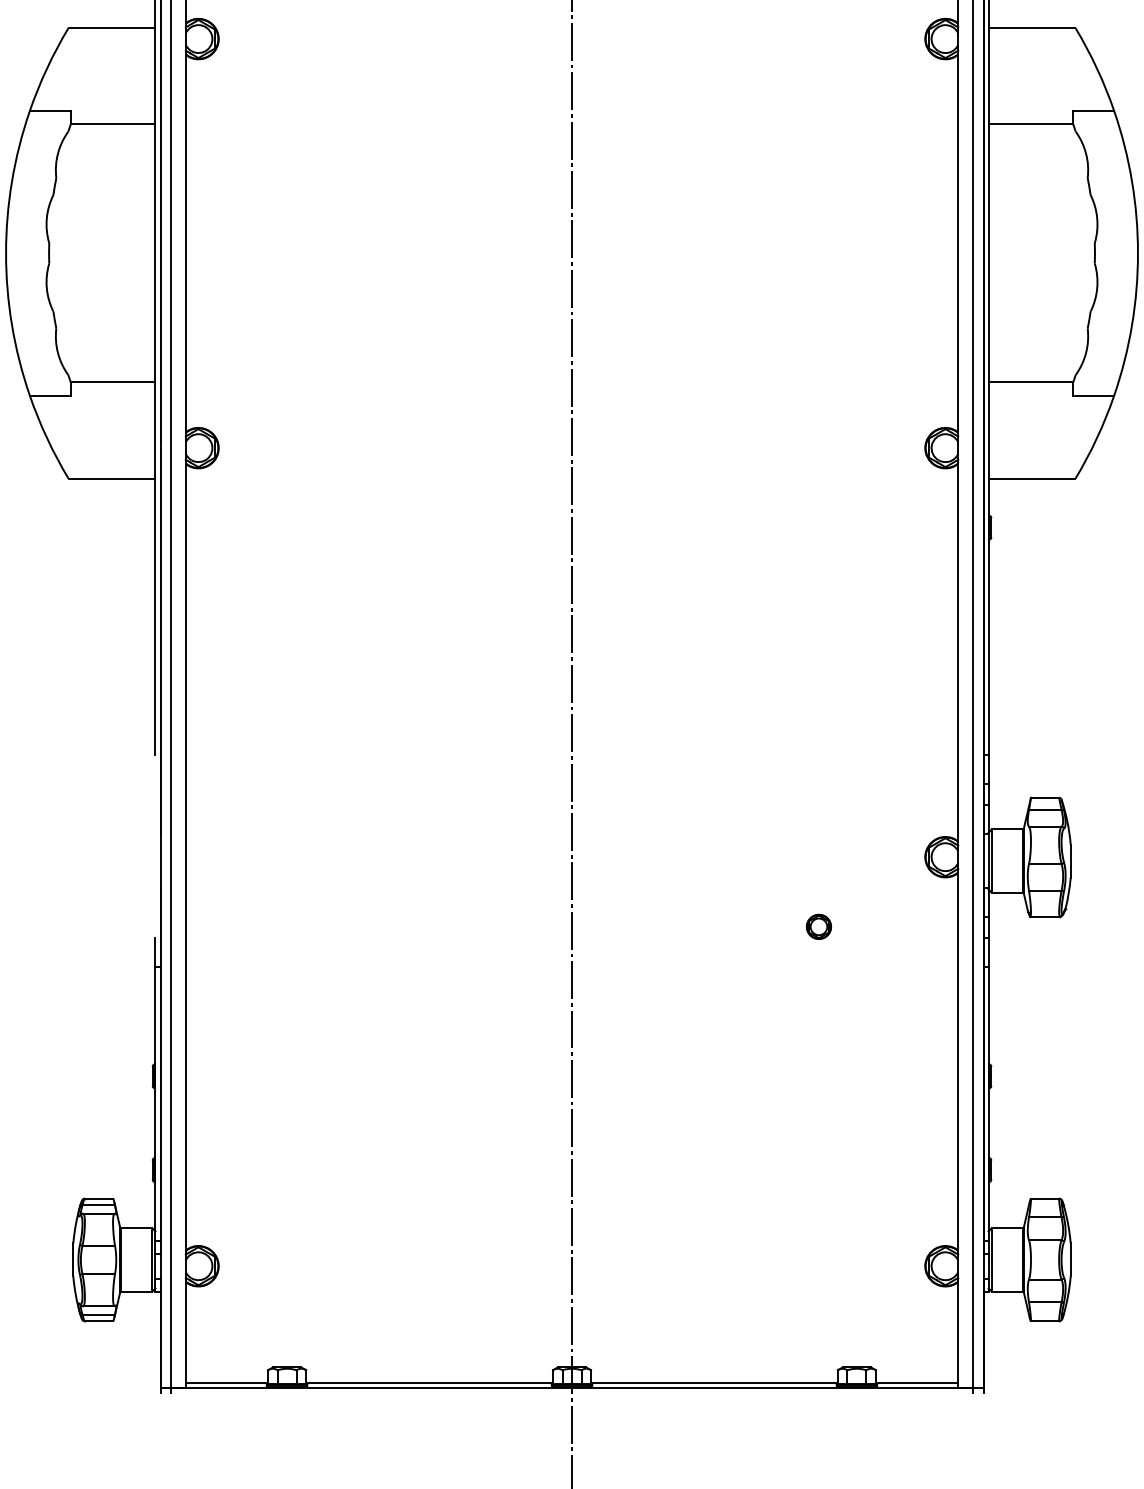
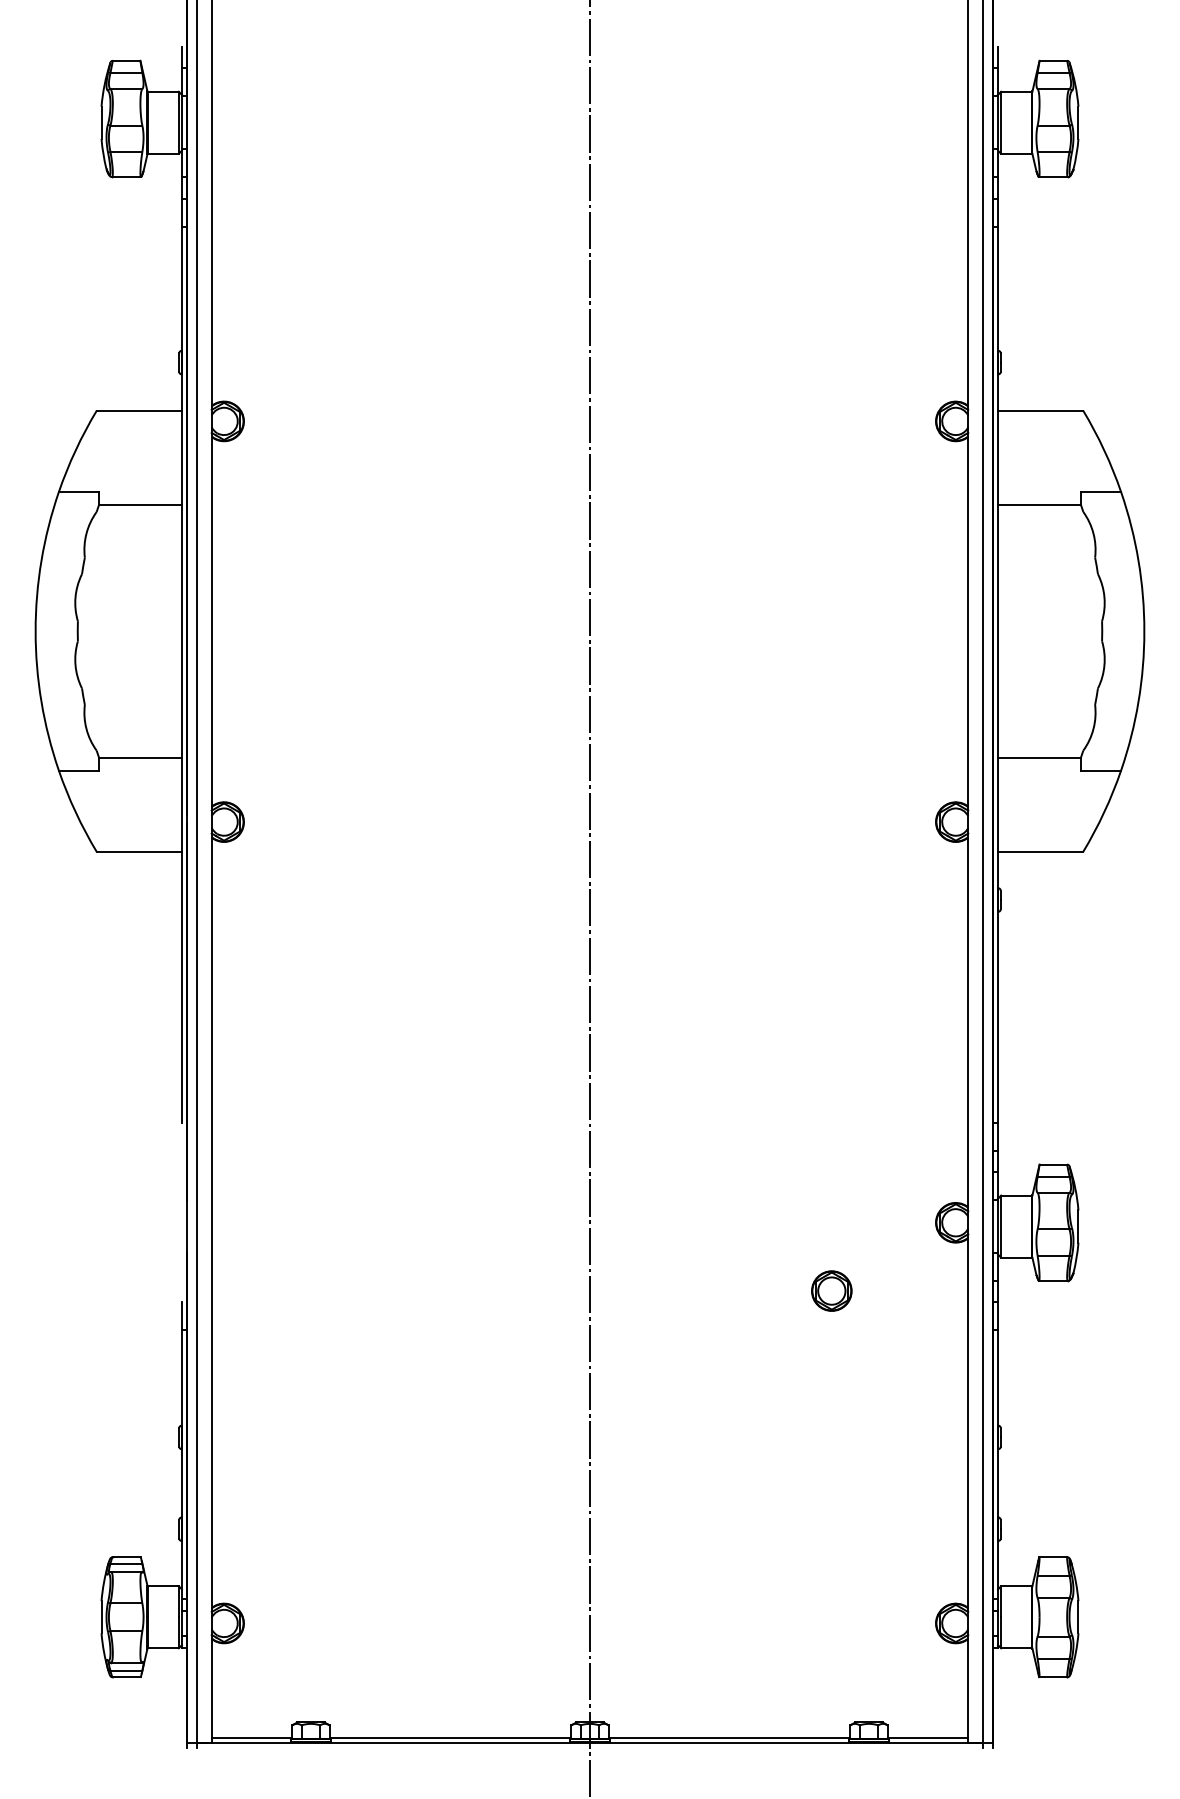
part: (818, 926) -> (831, 1290), size x1.67

